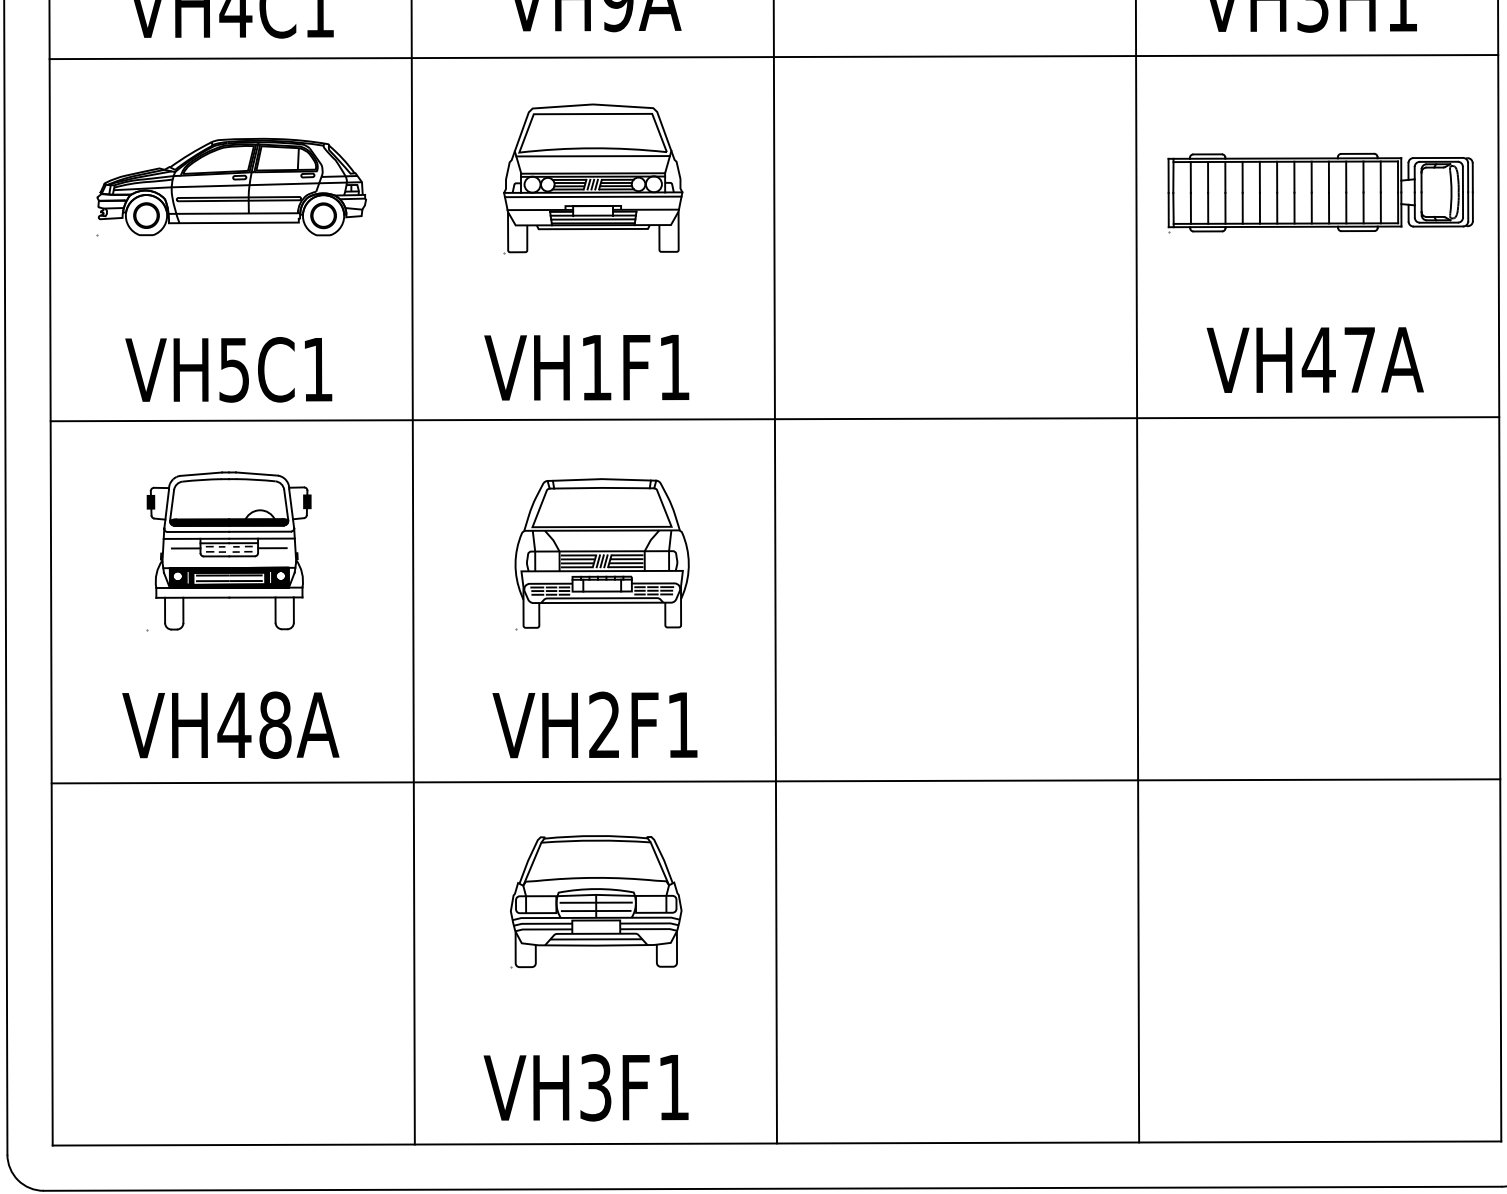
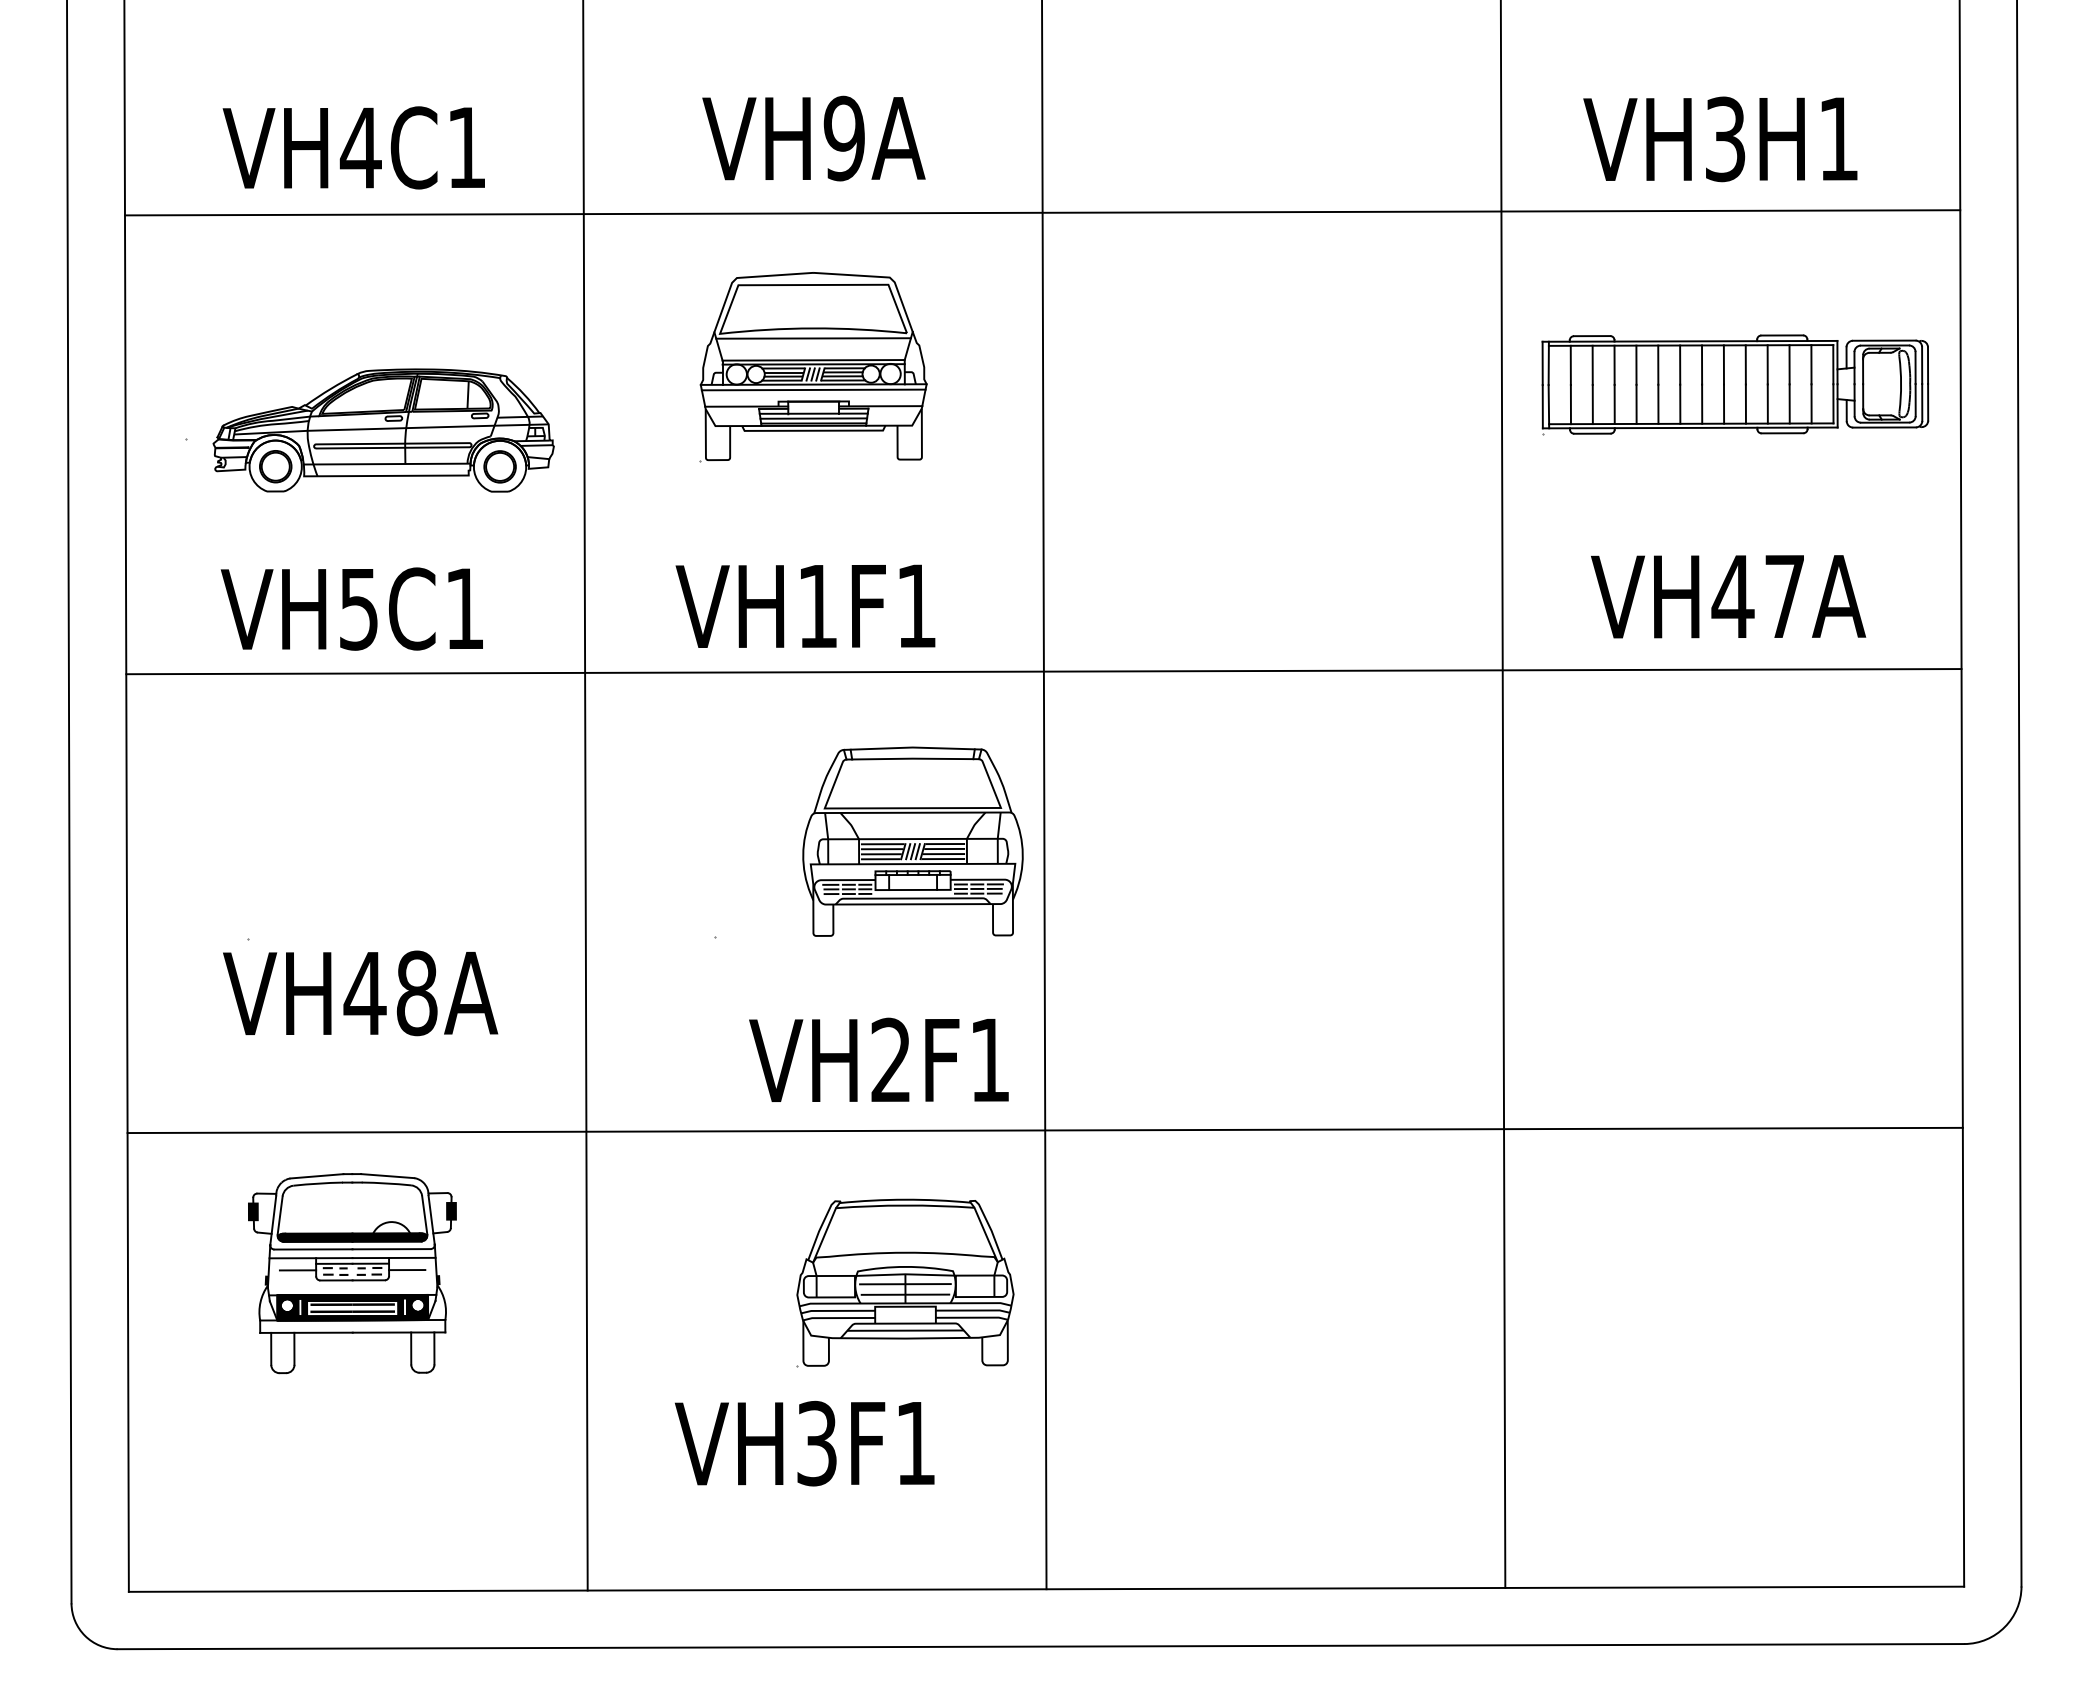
part: (231, 187) -> (383, 430), moved
part: (229, 550) -> (352, 1273), moved
part: (601, 553) -> (912, 841), moved
text: (594, 724) -> (878, 1059), moved
text: (230, 725) -> (360, 993), moved
part: (596, 901) -> (905, 1282), moved
text: (585, 1087) -> (804, 1443), moved

